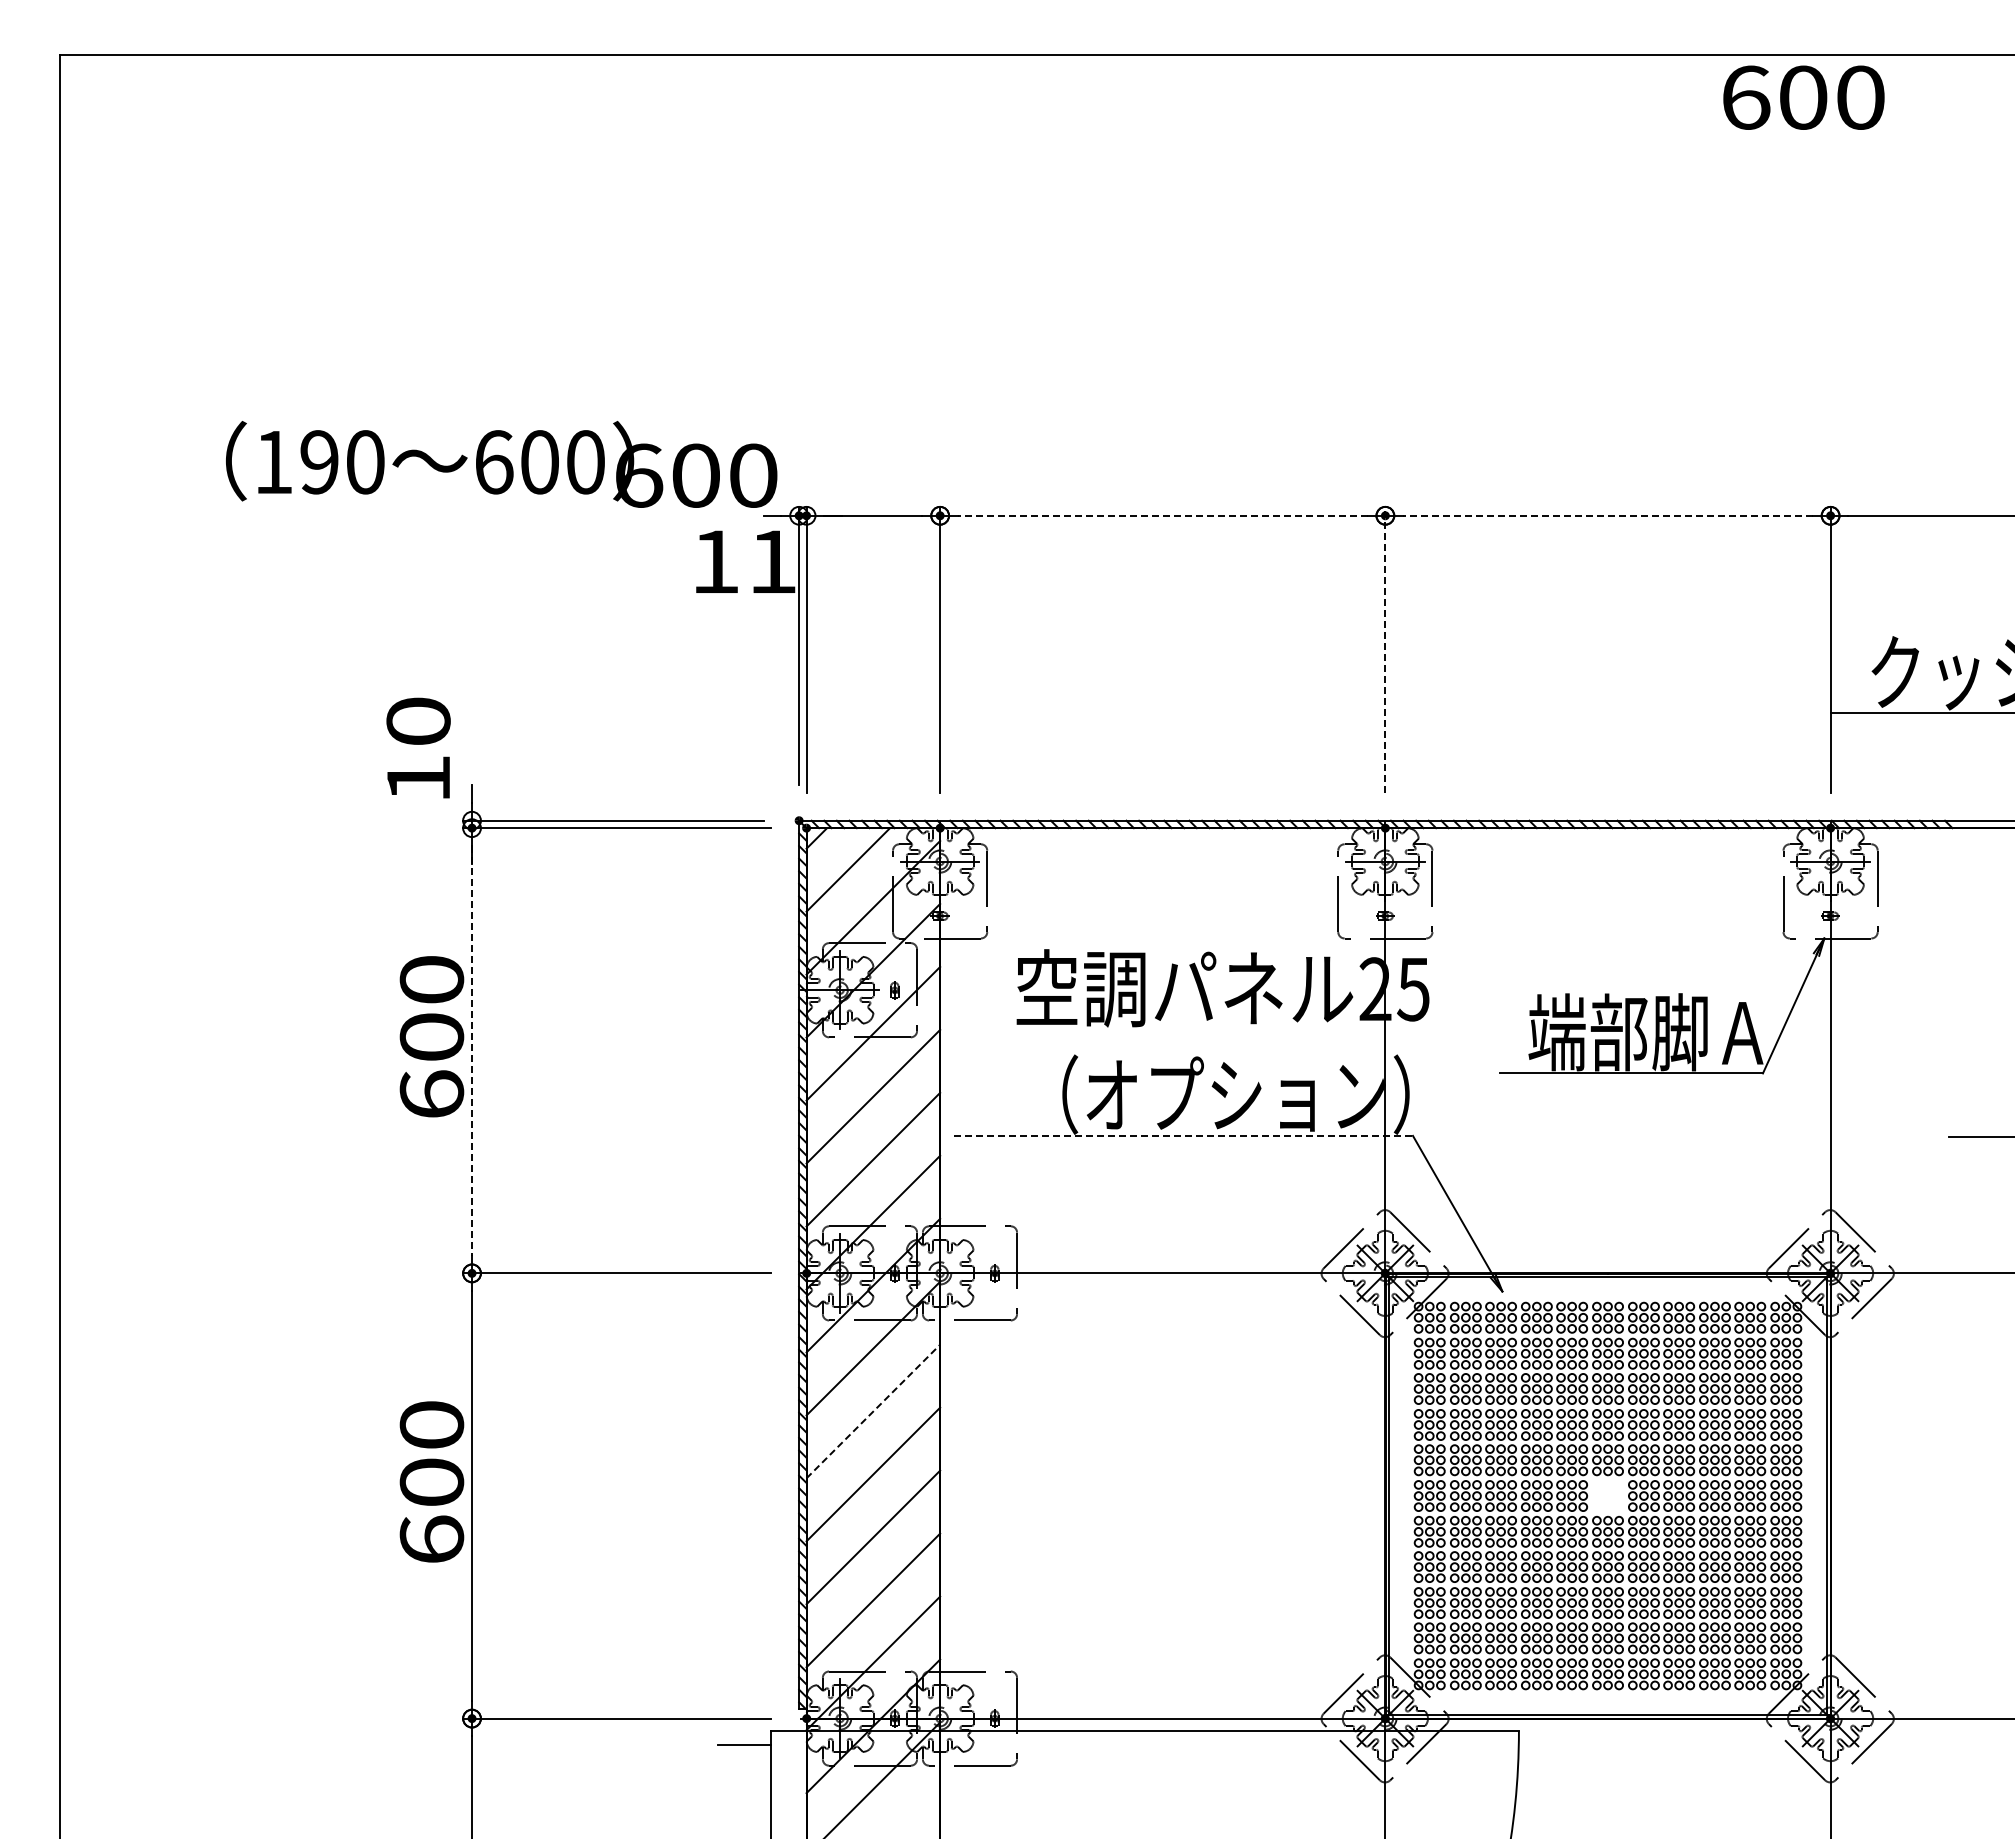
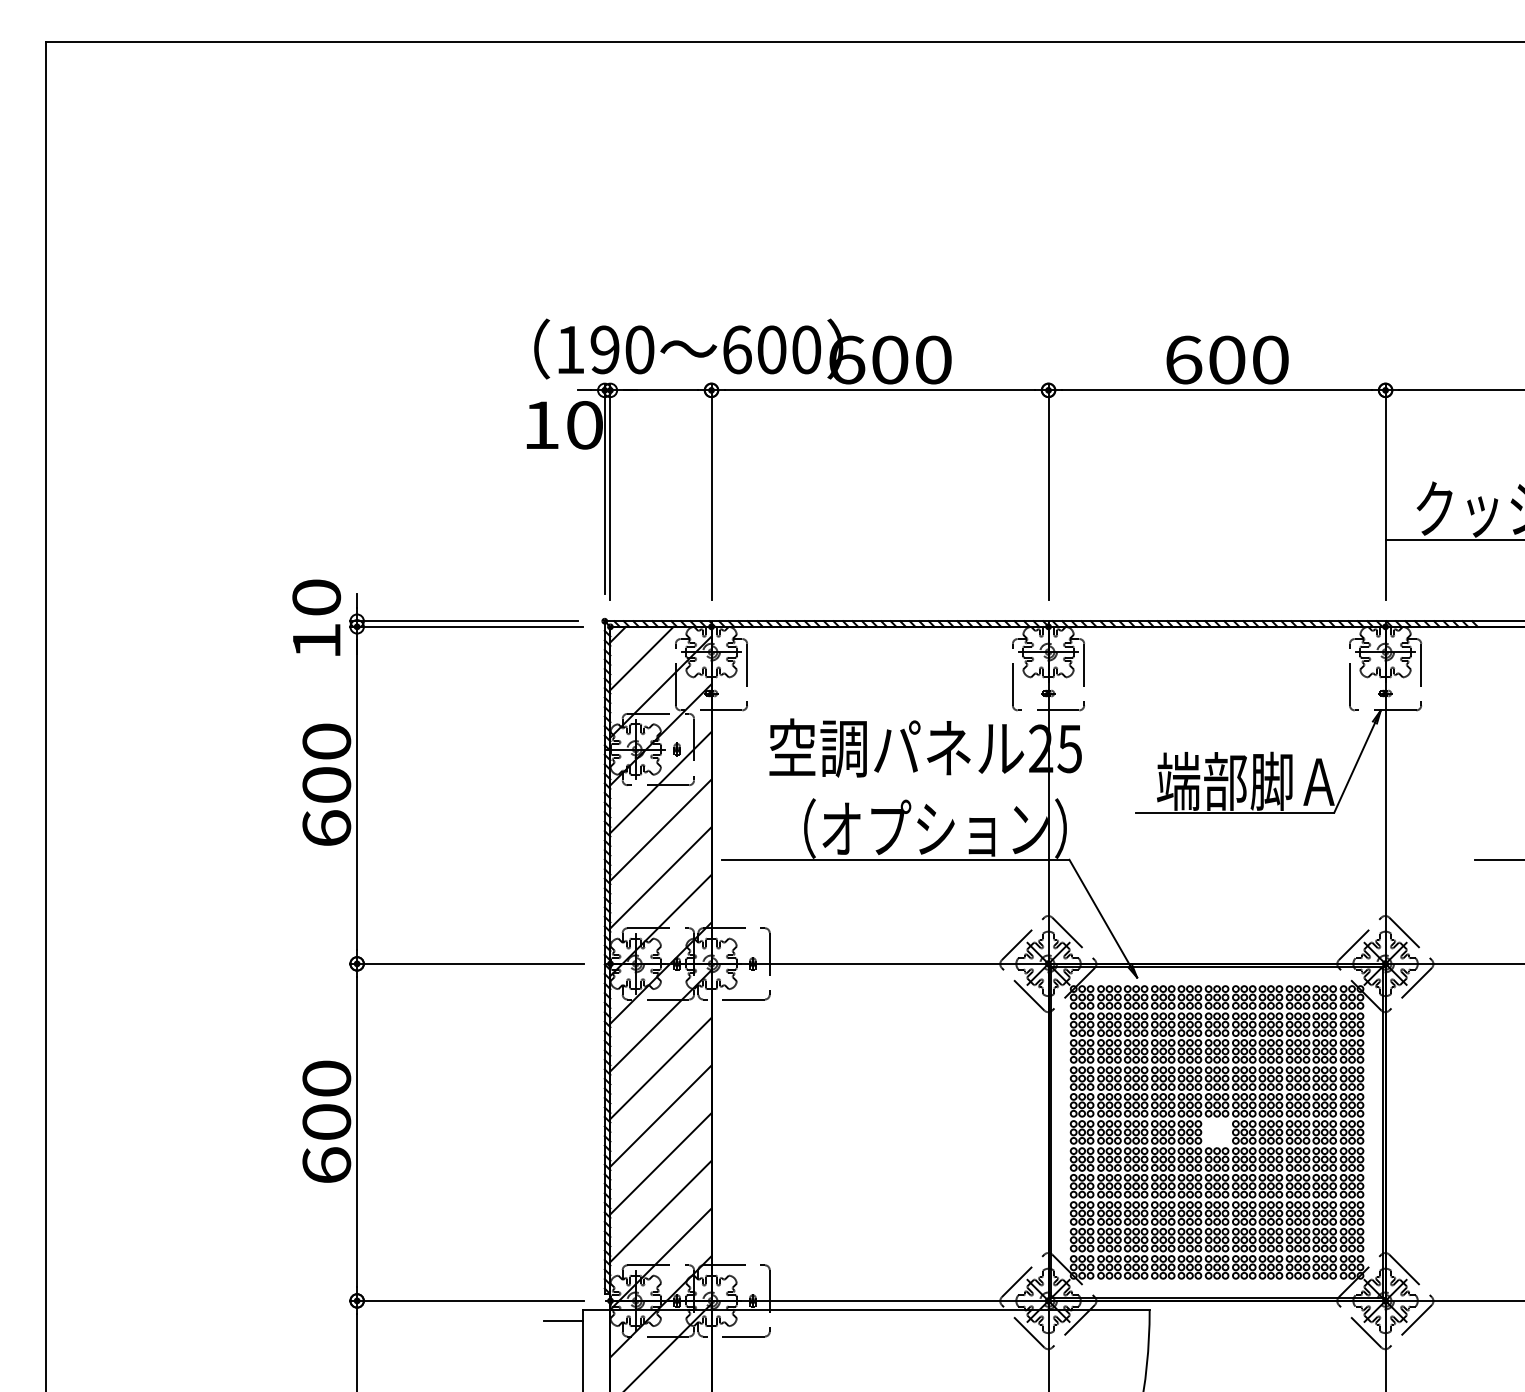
text: (1803, 97) -> (1227, 359), moved
text: (501, 464) -> (742, 351), moved
line: (1162, 515) -> (879, 390), dashed -> solid
line: (1607, 515) -> (1216, 390), dashed -> solid
text: (772, 561) -> (584, 424), 11 -> 10
line: (1385, 649) -> (1048, 491), dashed -> solid
text: (418, 747) -> (316, 617), moved
line: (472, 1050) -> (357, 795), dashed -> solid
line: (1184, 1135) -> (896, 859), dashed -> solid
line: (873, 1411) -> (661, 1068), dashed -> solid

